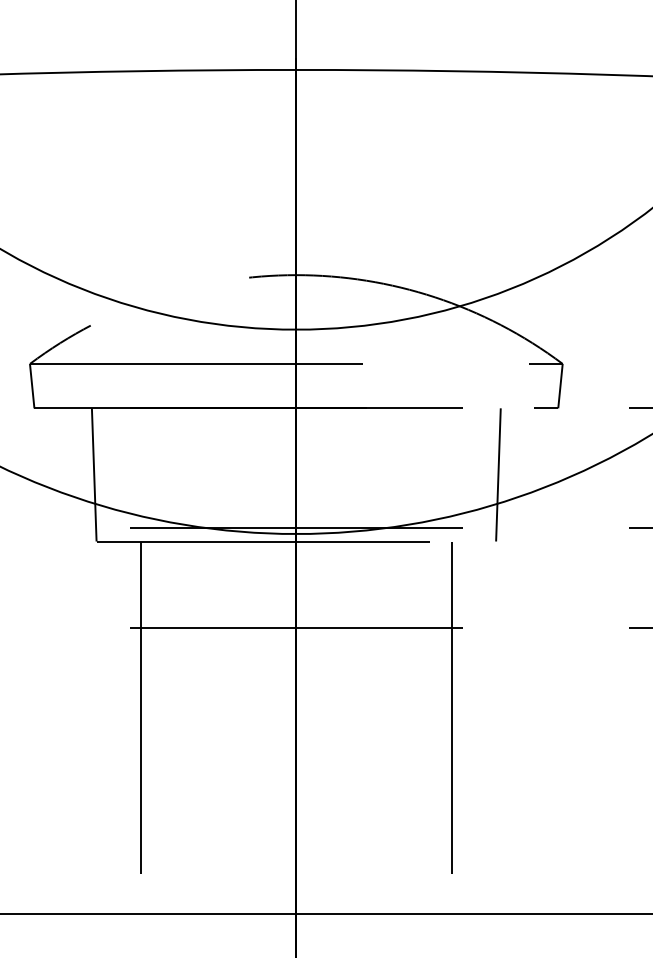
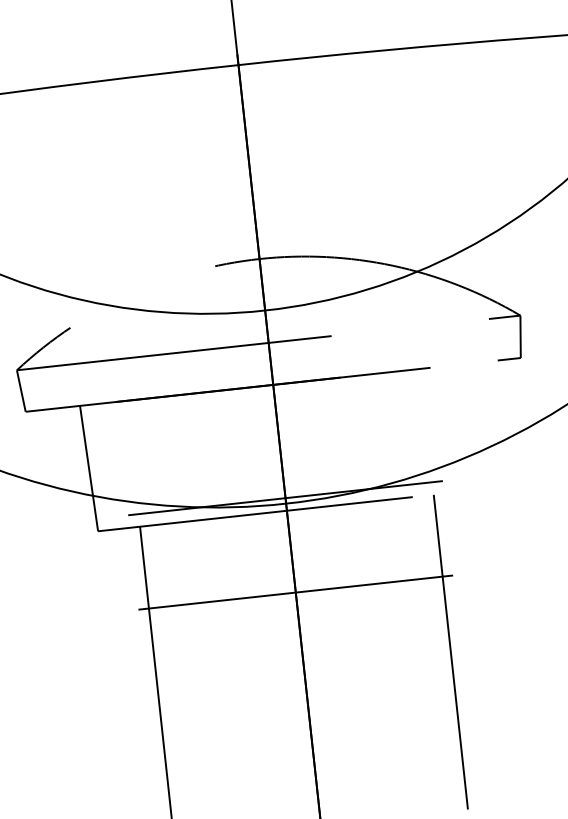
line: (498, 474) -> (471, 426), removed

